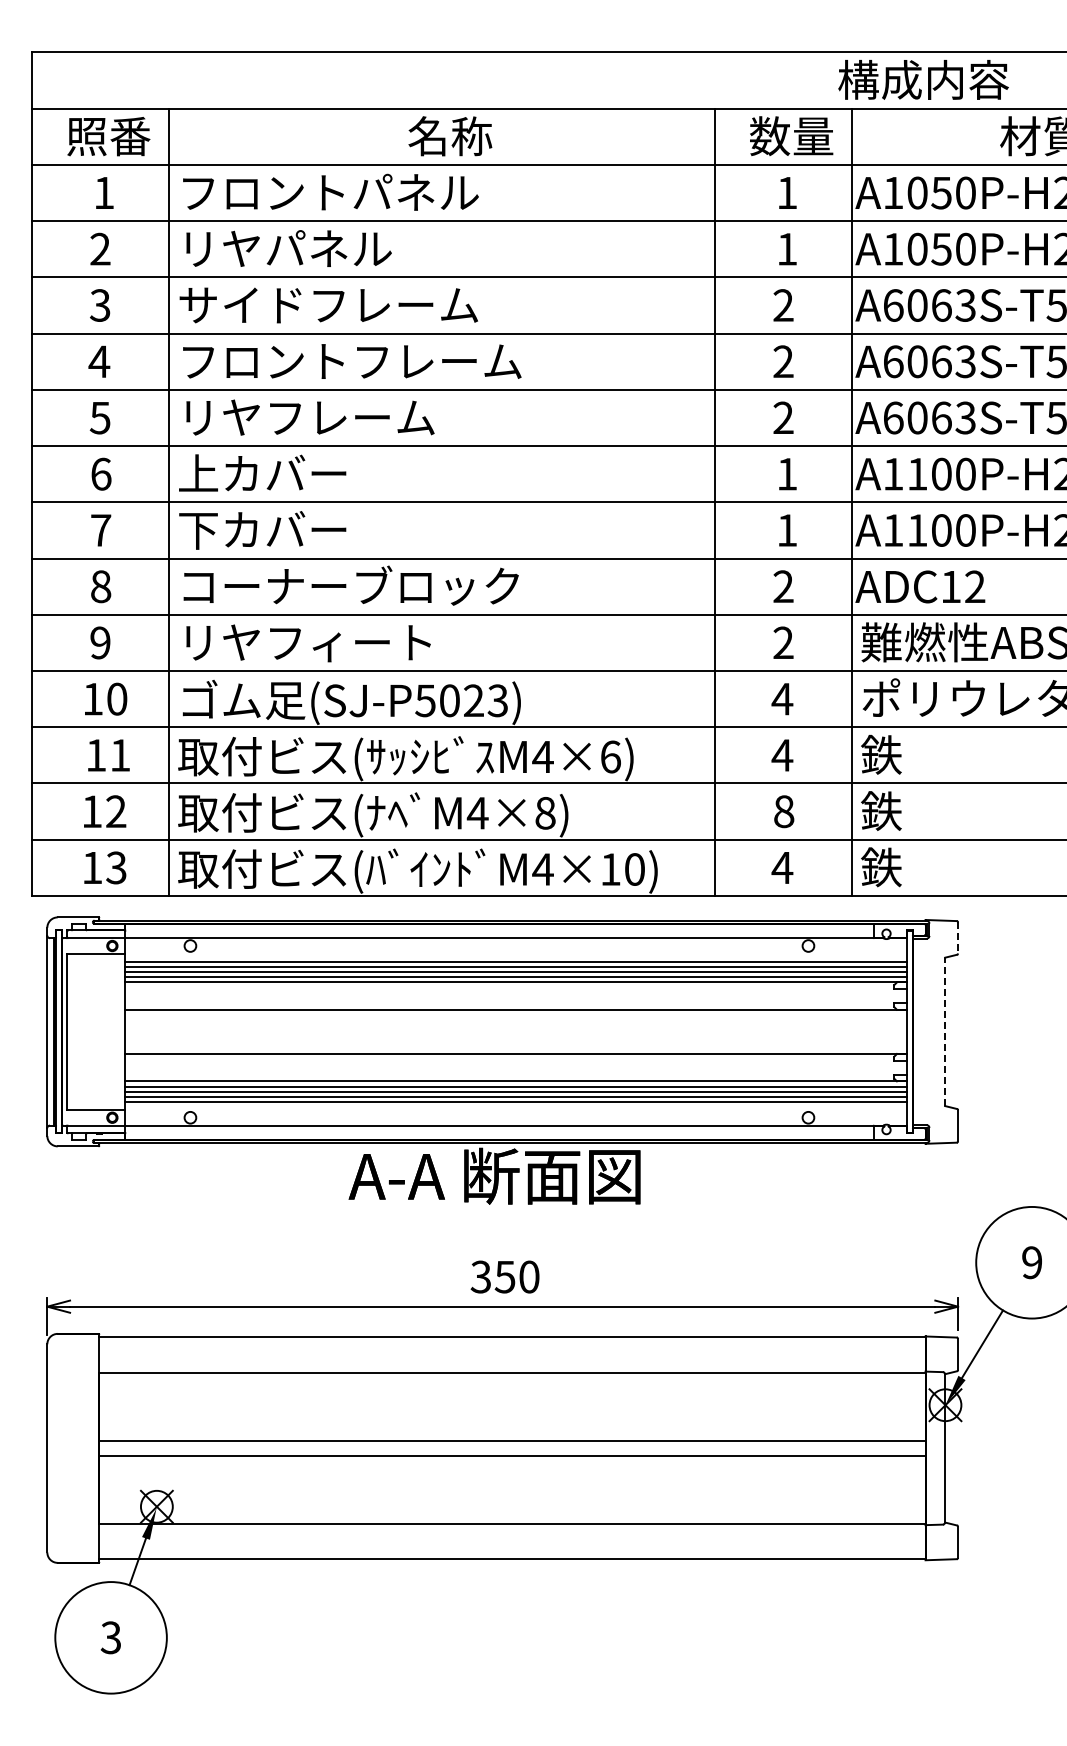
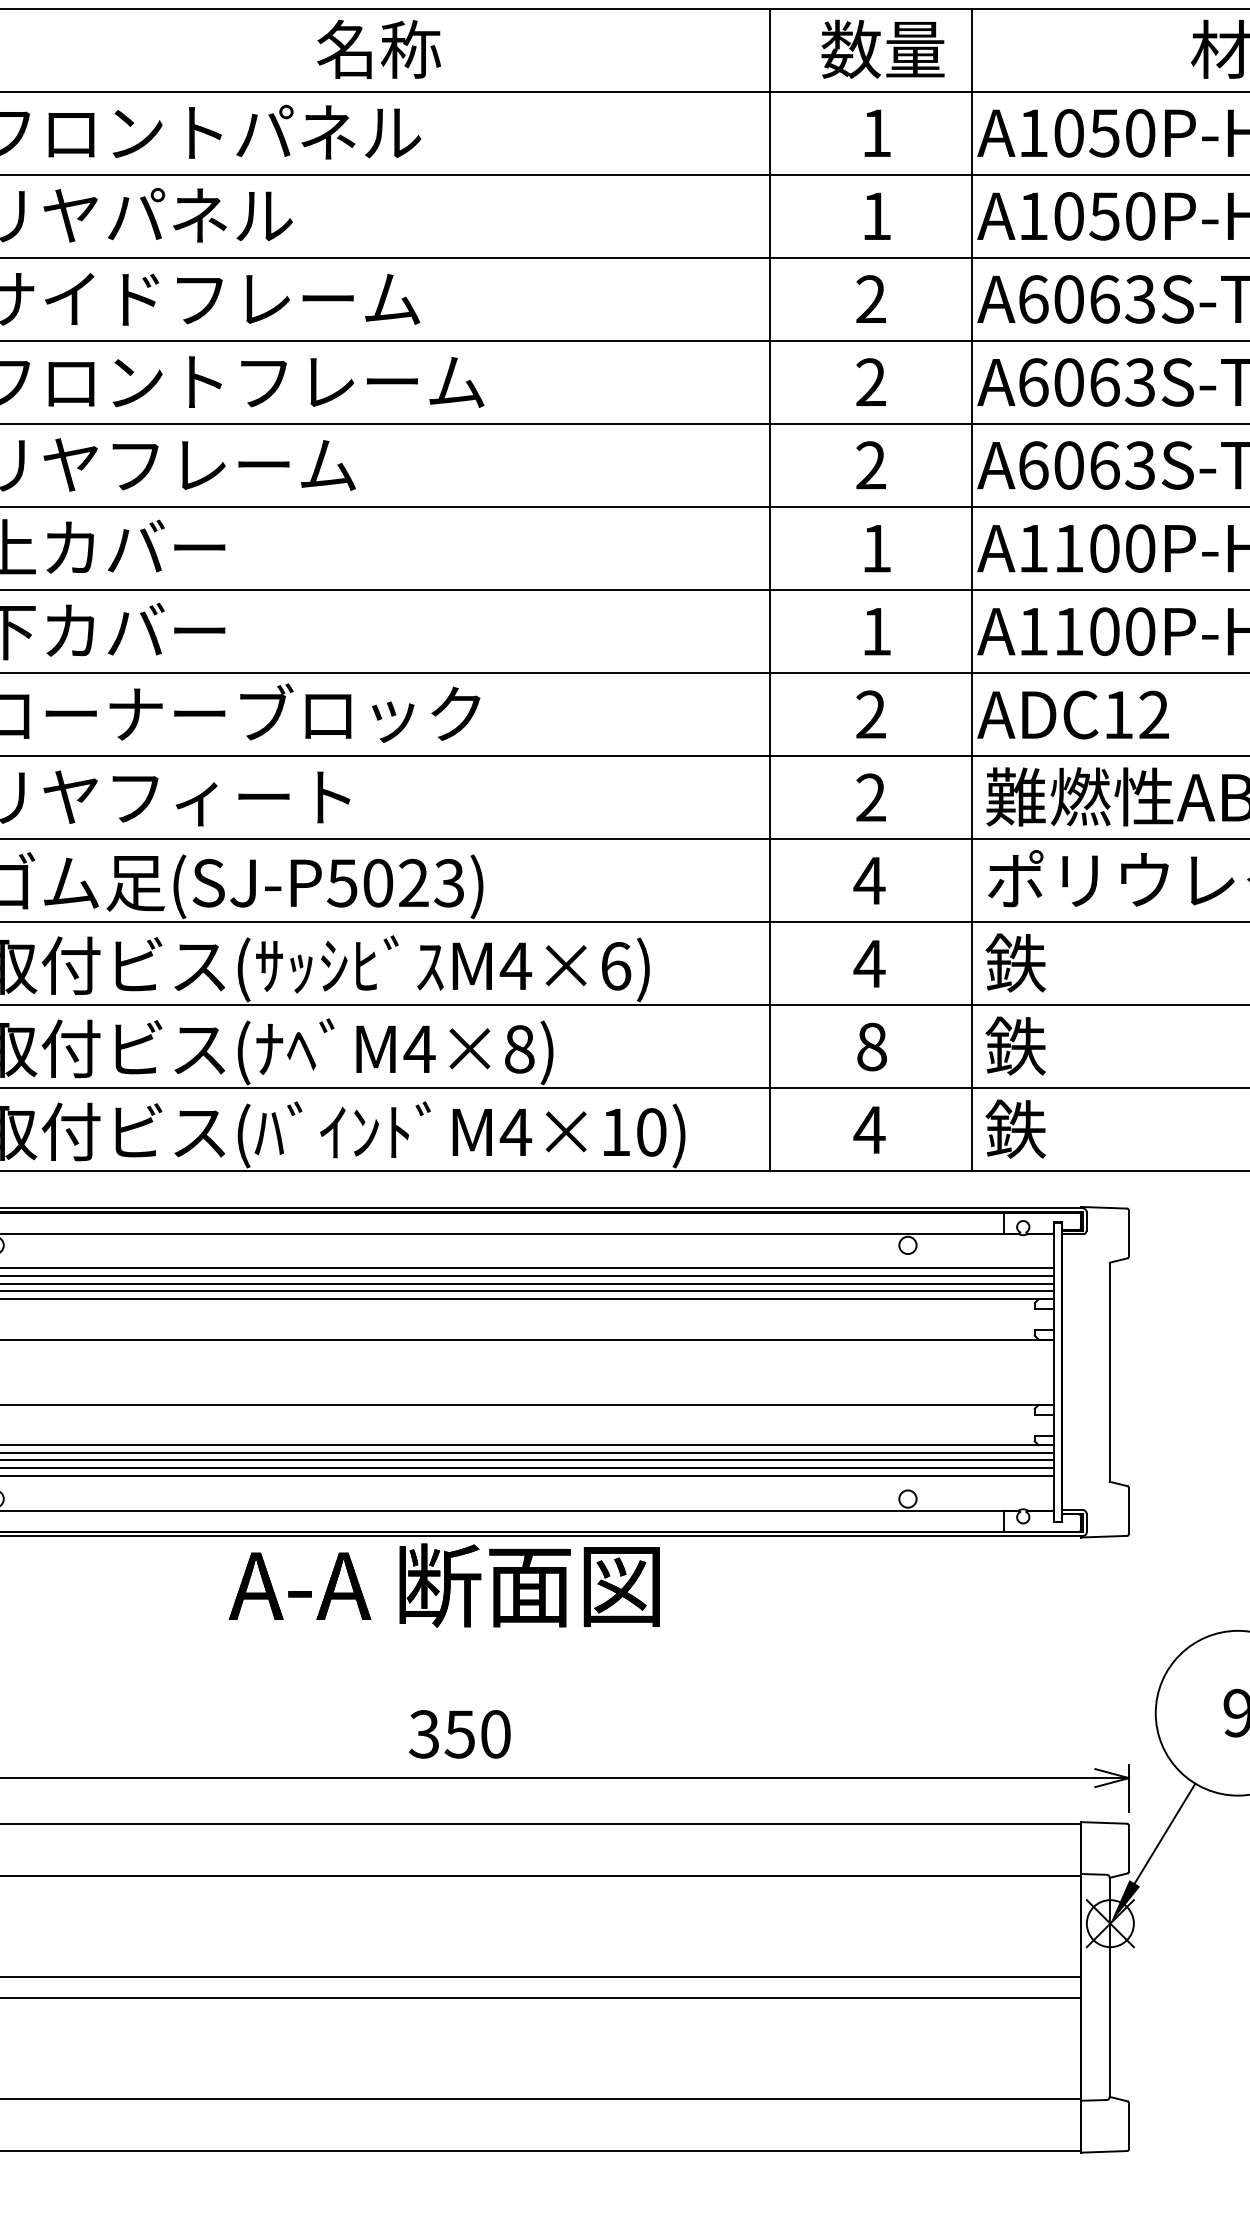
line: (958, 937) -> (1129, 1232), dashed -> solid
line: (945, 1031) -> (1110, 1371), dashed -> solid

